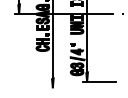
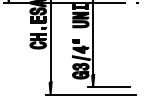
line: (84, 88) -> (89, 95), added

